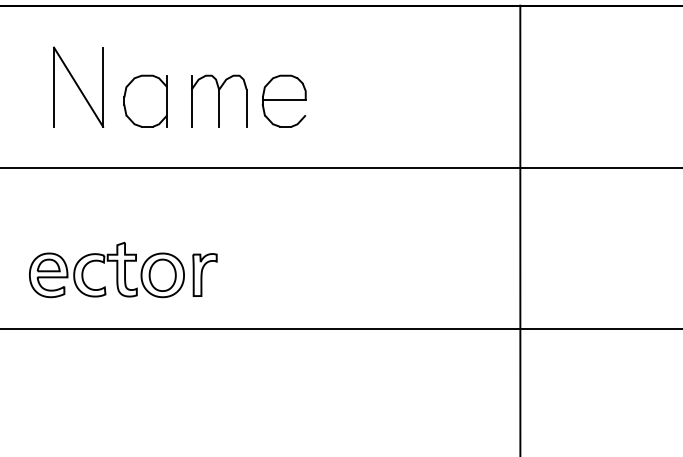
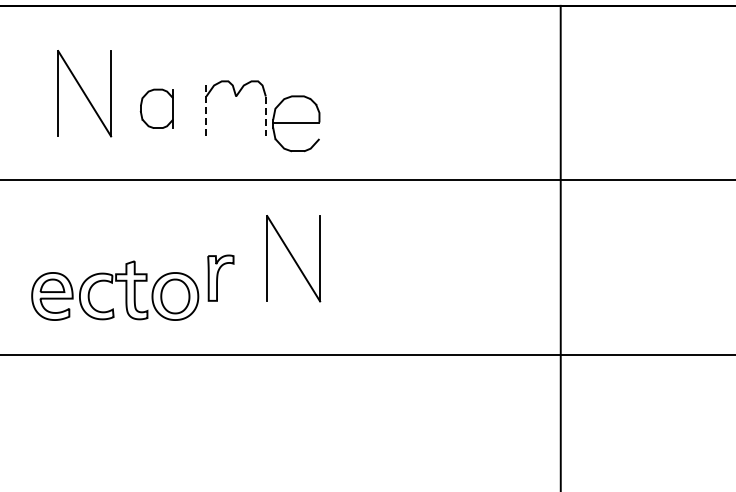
part: (145, 100) -> (156, 108), size x0.7
line: (191, 100) -> (206, 108), solid -> dashed
part: (284, 100) -> (296, 123), moved
line: (219, 108) -> (236, 116), removed
line: (246, 108) -> (265, 116), solid -> dashed
part: (272, 240) -> (293, 258), added
part: (204, 274) -> (220, 277), moved

